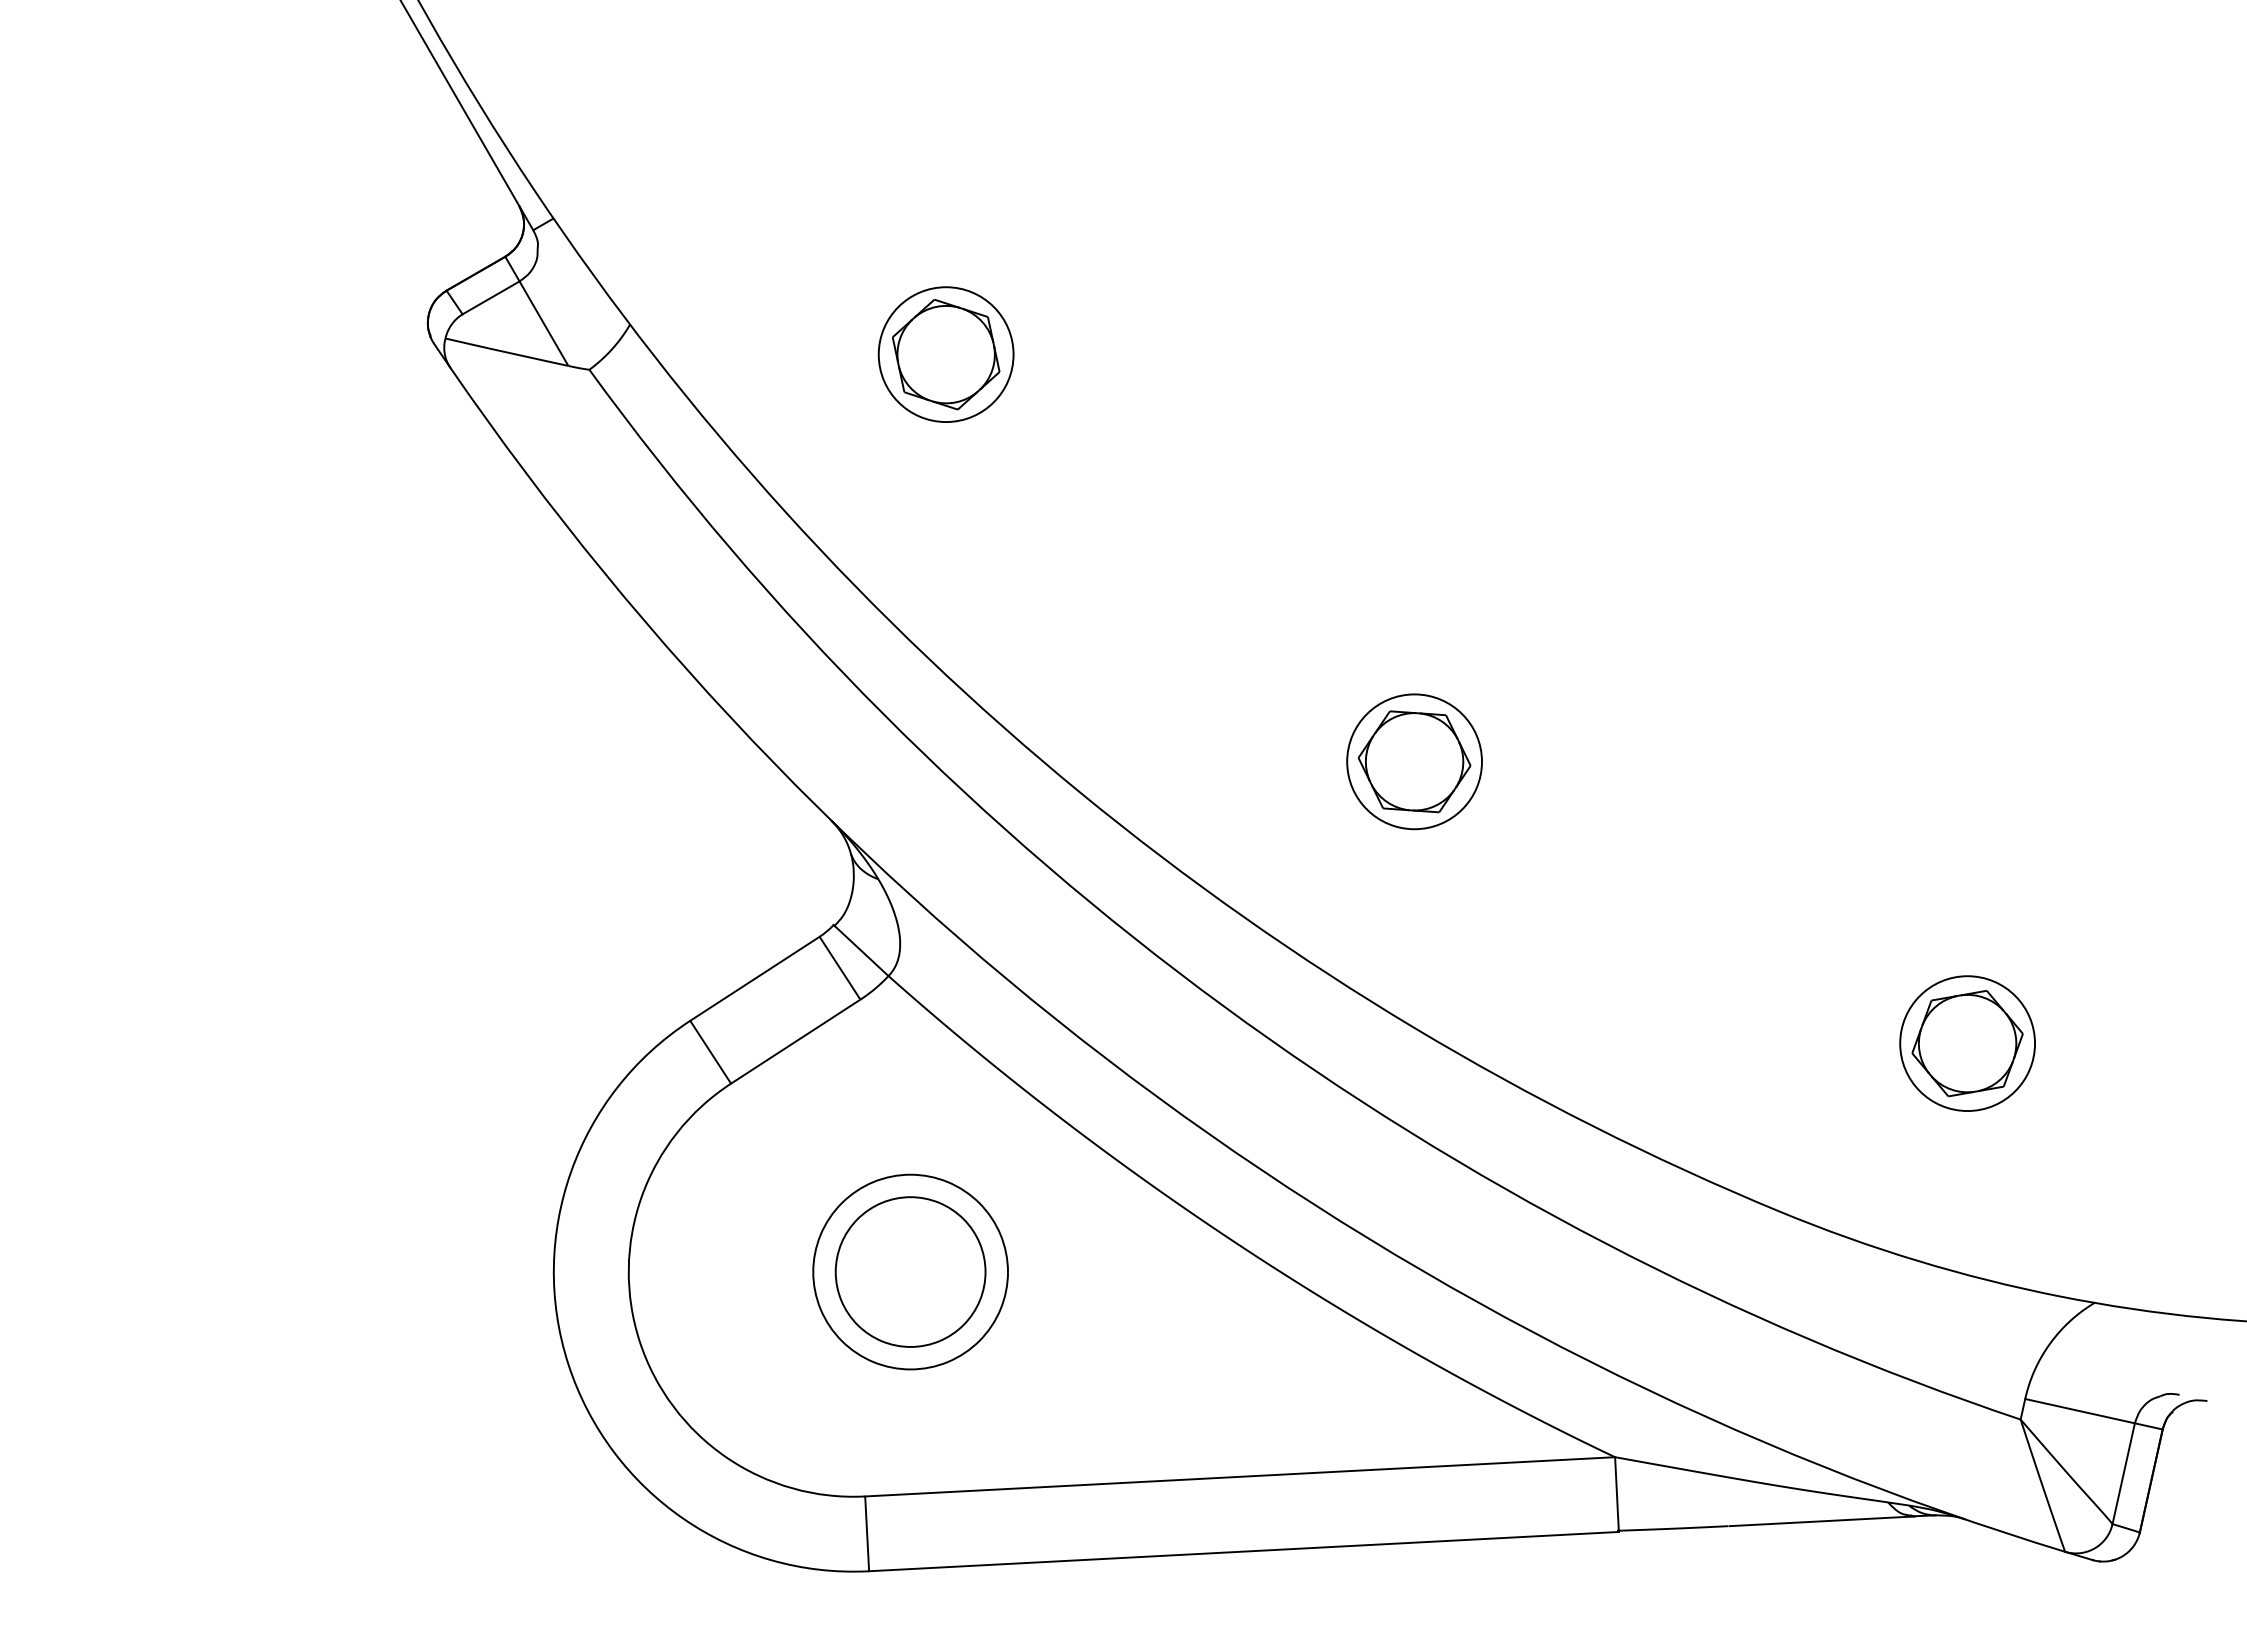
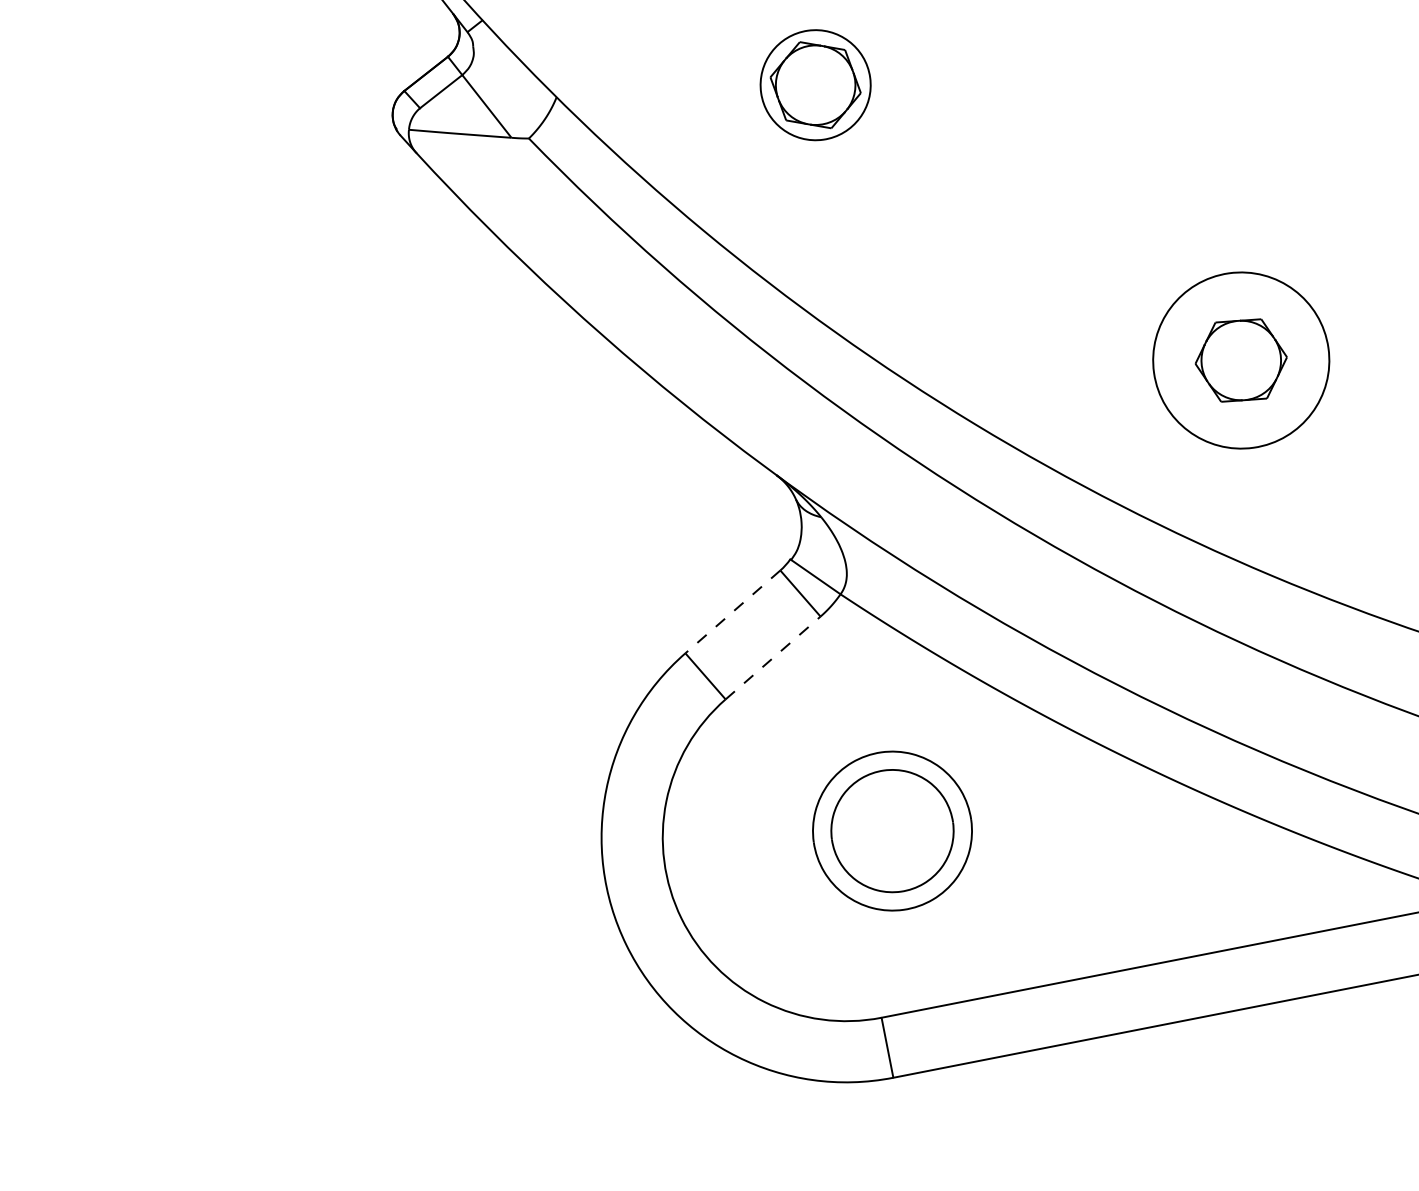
circle: (1414, 761) -> (1241, 360), size x1.6
line: (754, 979) -> (732, 612), solid -> dashed
line: (796, 1041) -> (773, 657), solid -> dashed

